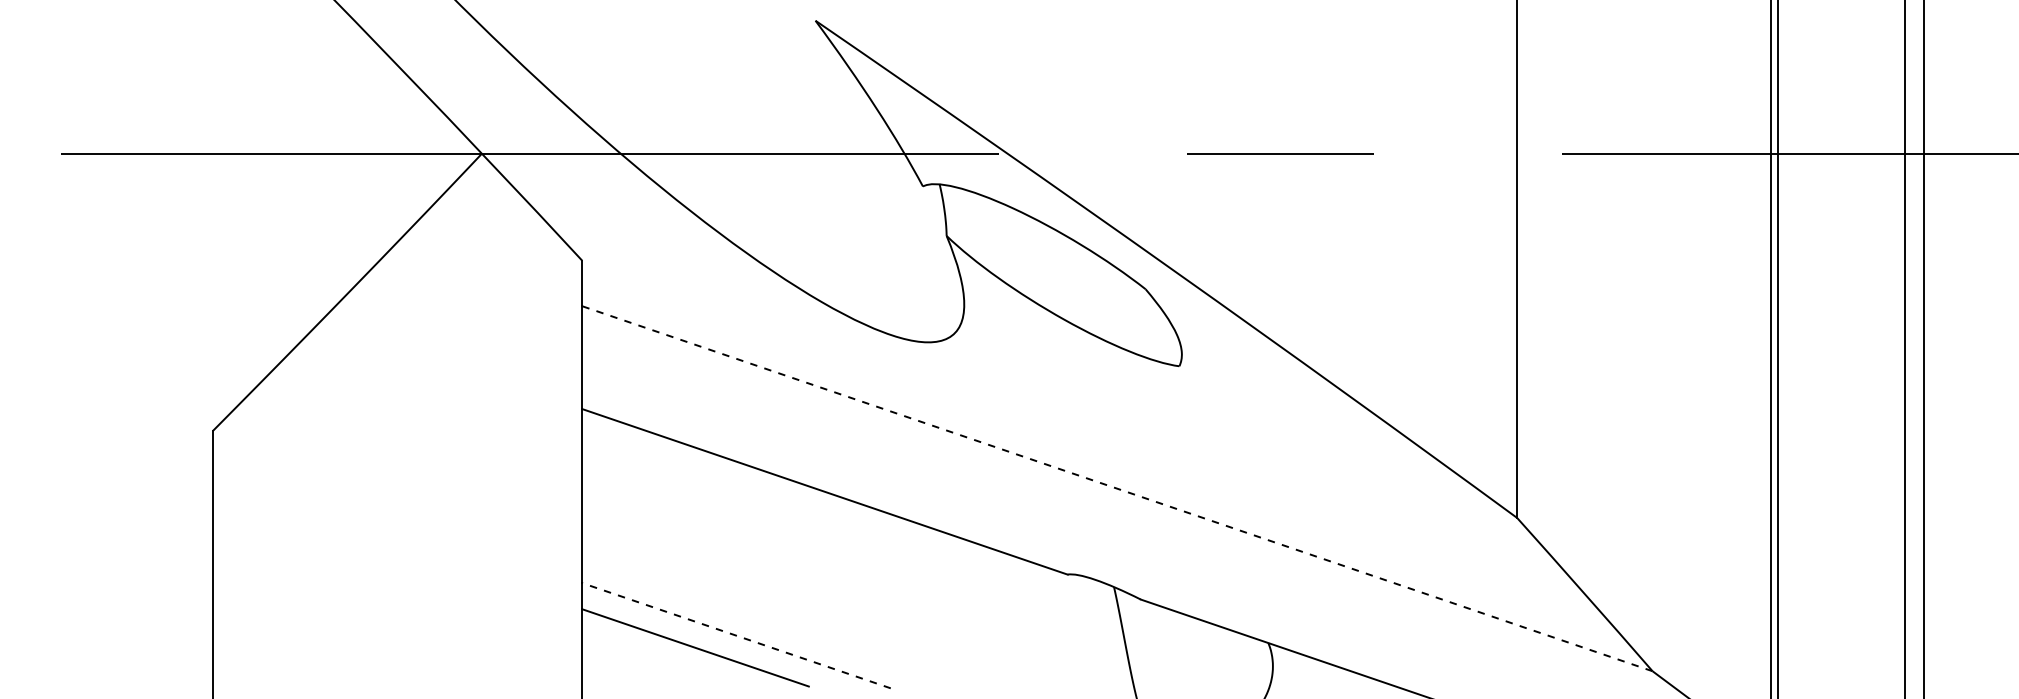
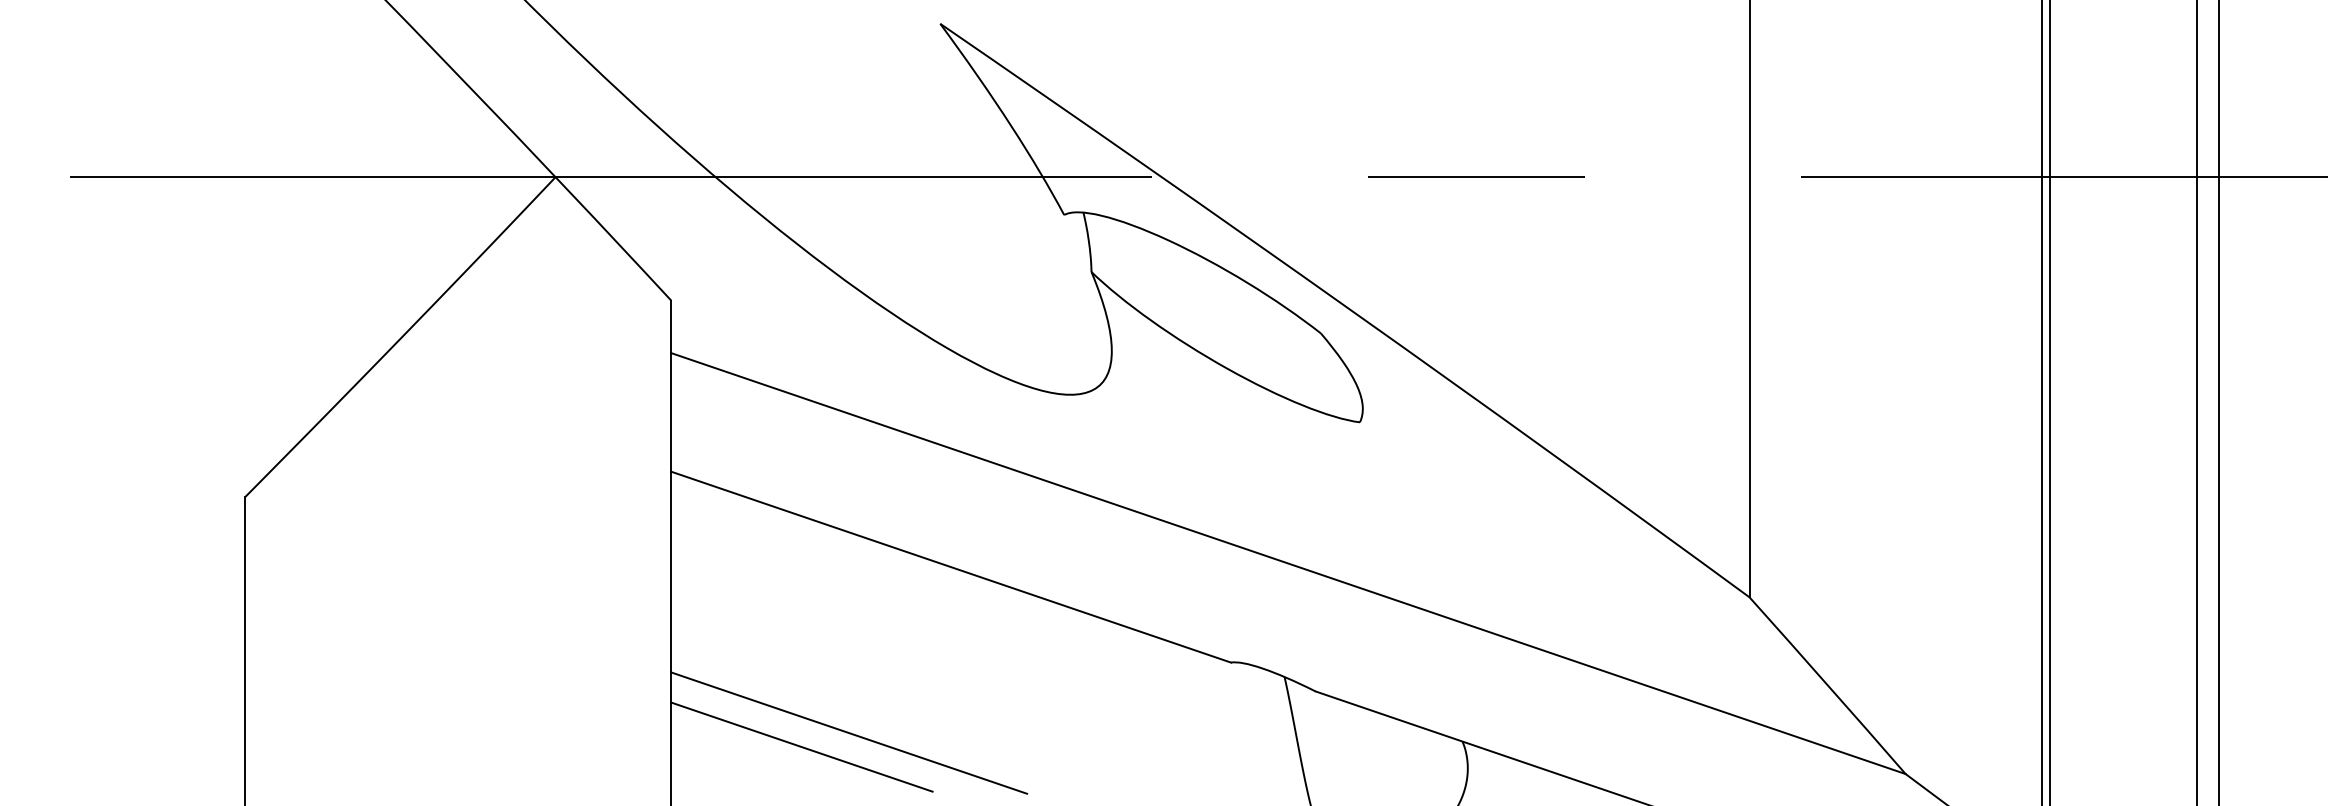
line: (1116, 488) -> (1287, 563), dashed -> solid
line: (736, 635) -> (849, 732), dashed -> solid

